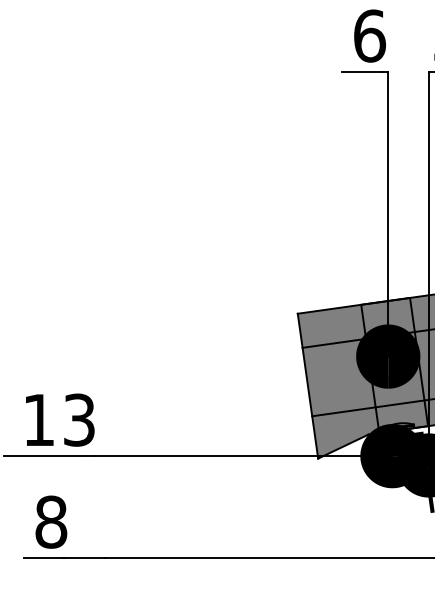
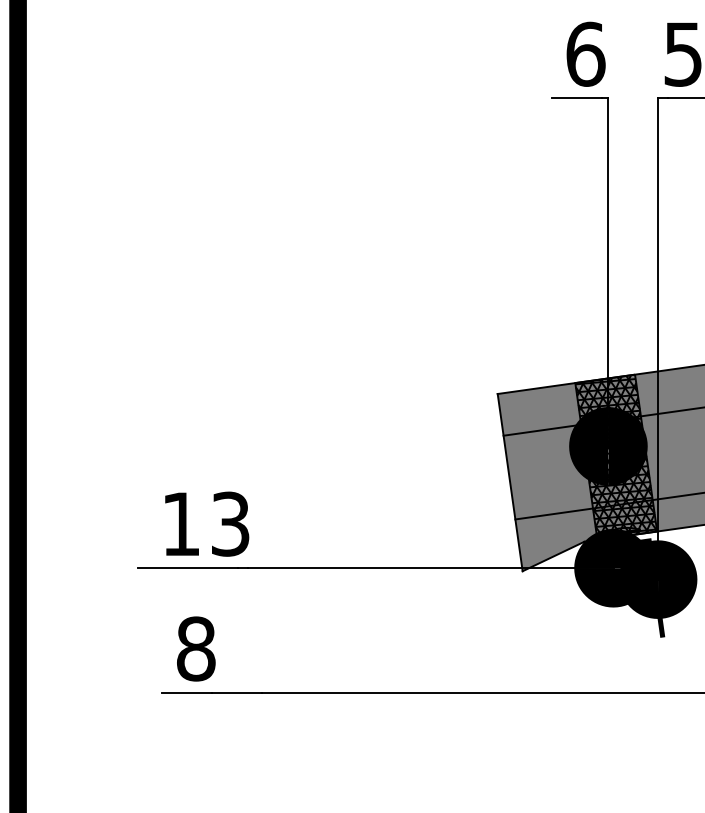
hatch: (394, 365) -> (616, 457), added

